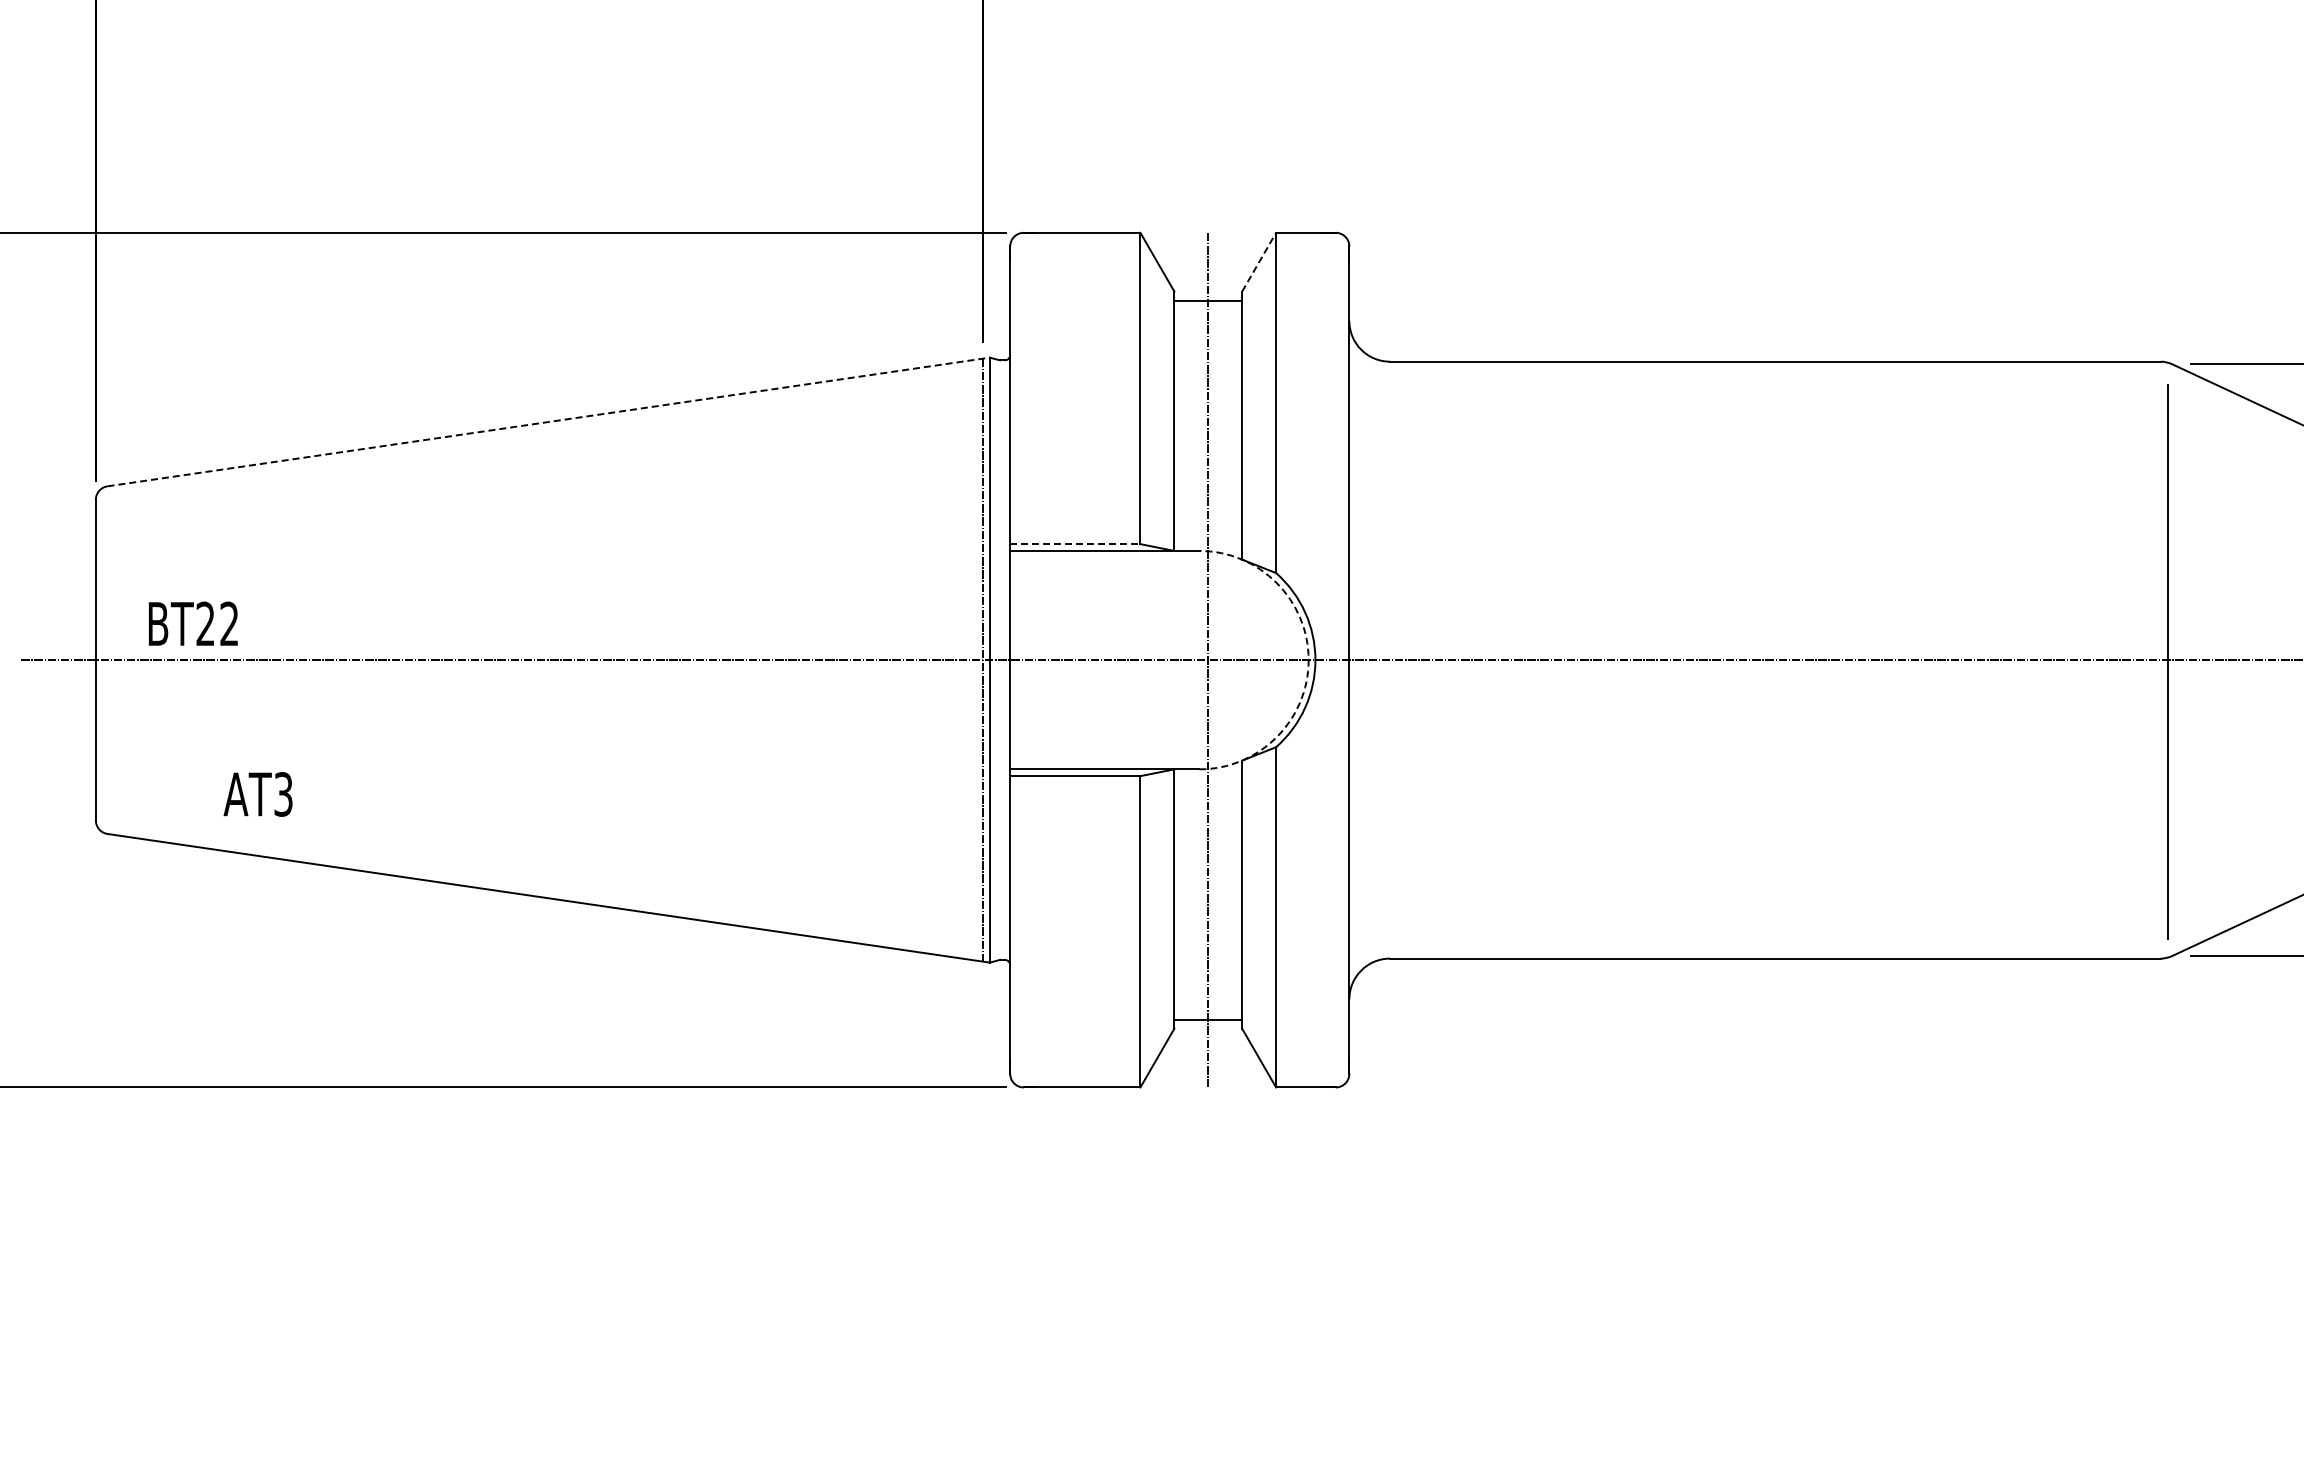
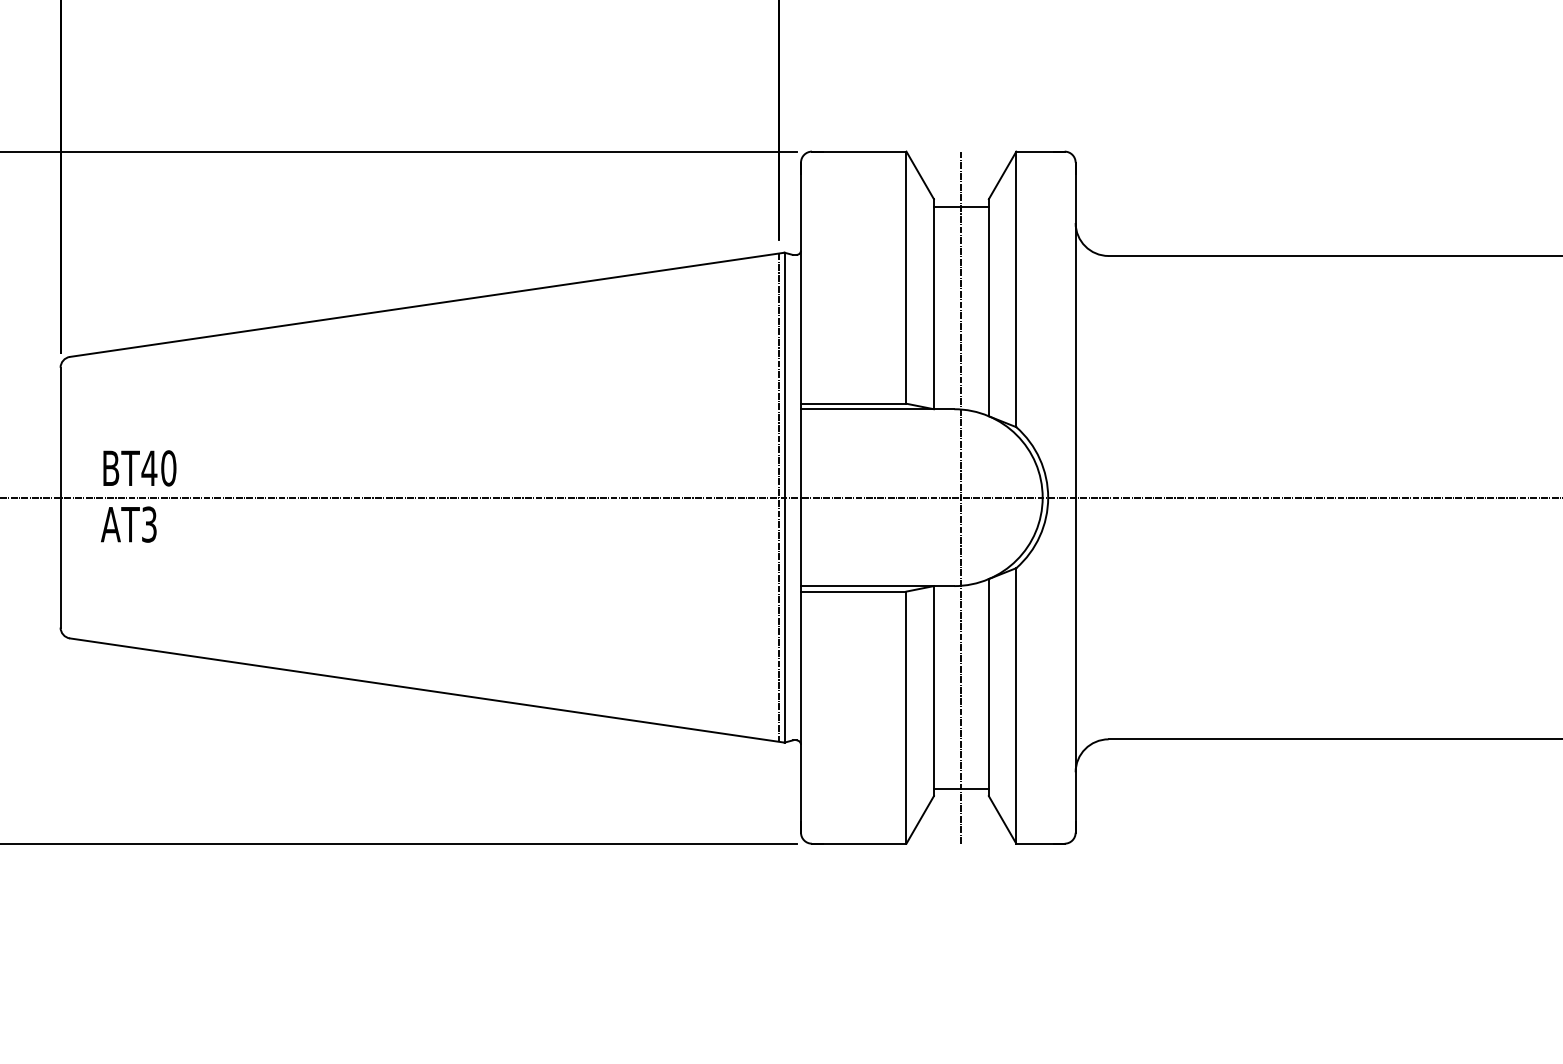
line: (1259, 262) -> (1002, 175), dashed -> solid
line: (548, 422) -> (427, 305), dashed -> solid
line: (1075, 544) -> (853, 404), dashed -> solid
text: (216, 623) -> (158, 467), BT22 -> BT40
arc: (1308, 660) -> (1042, 497), dashed -> solid
text: (257, 794) -> (128, 524), moved

